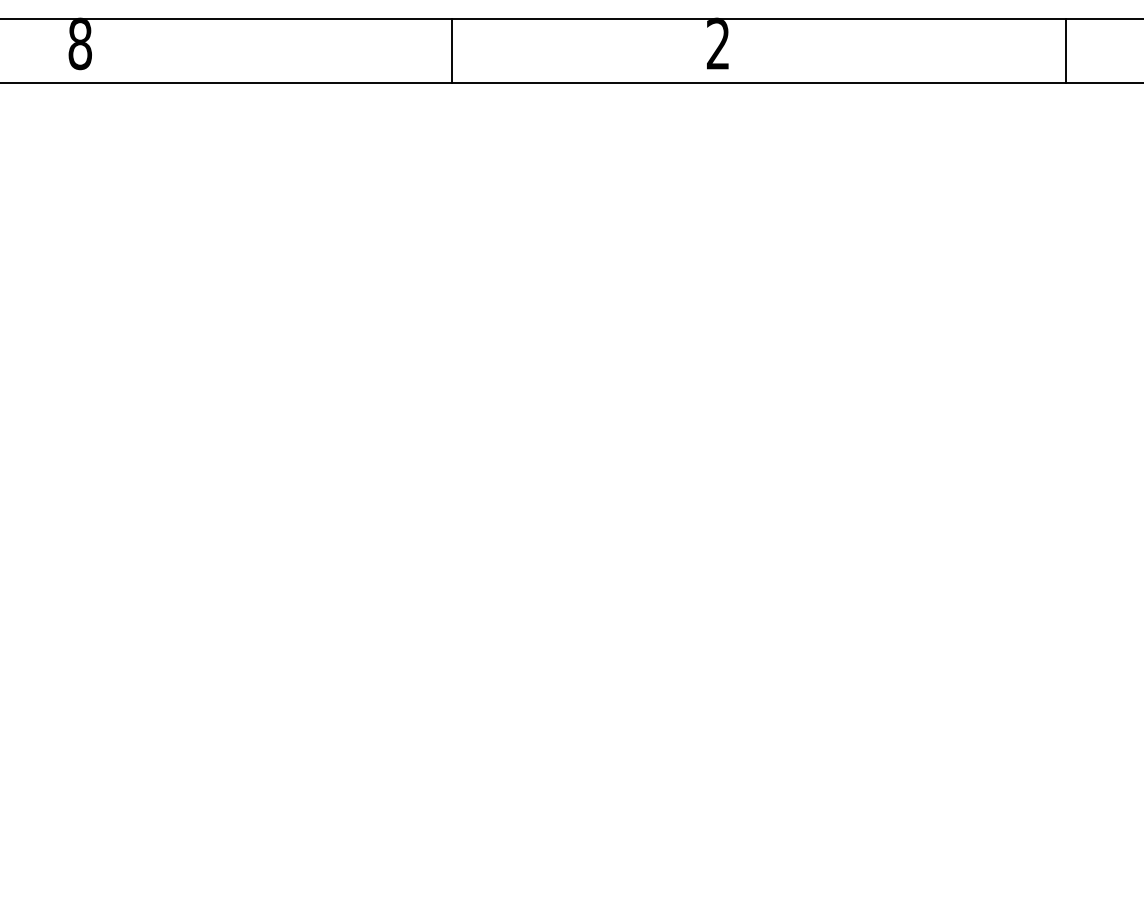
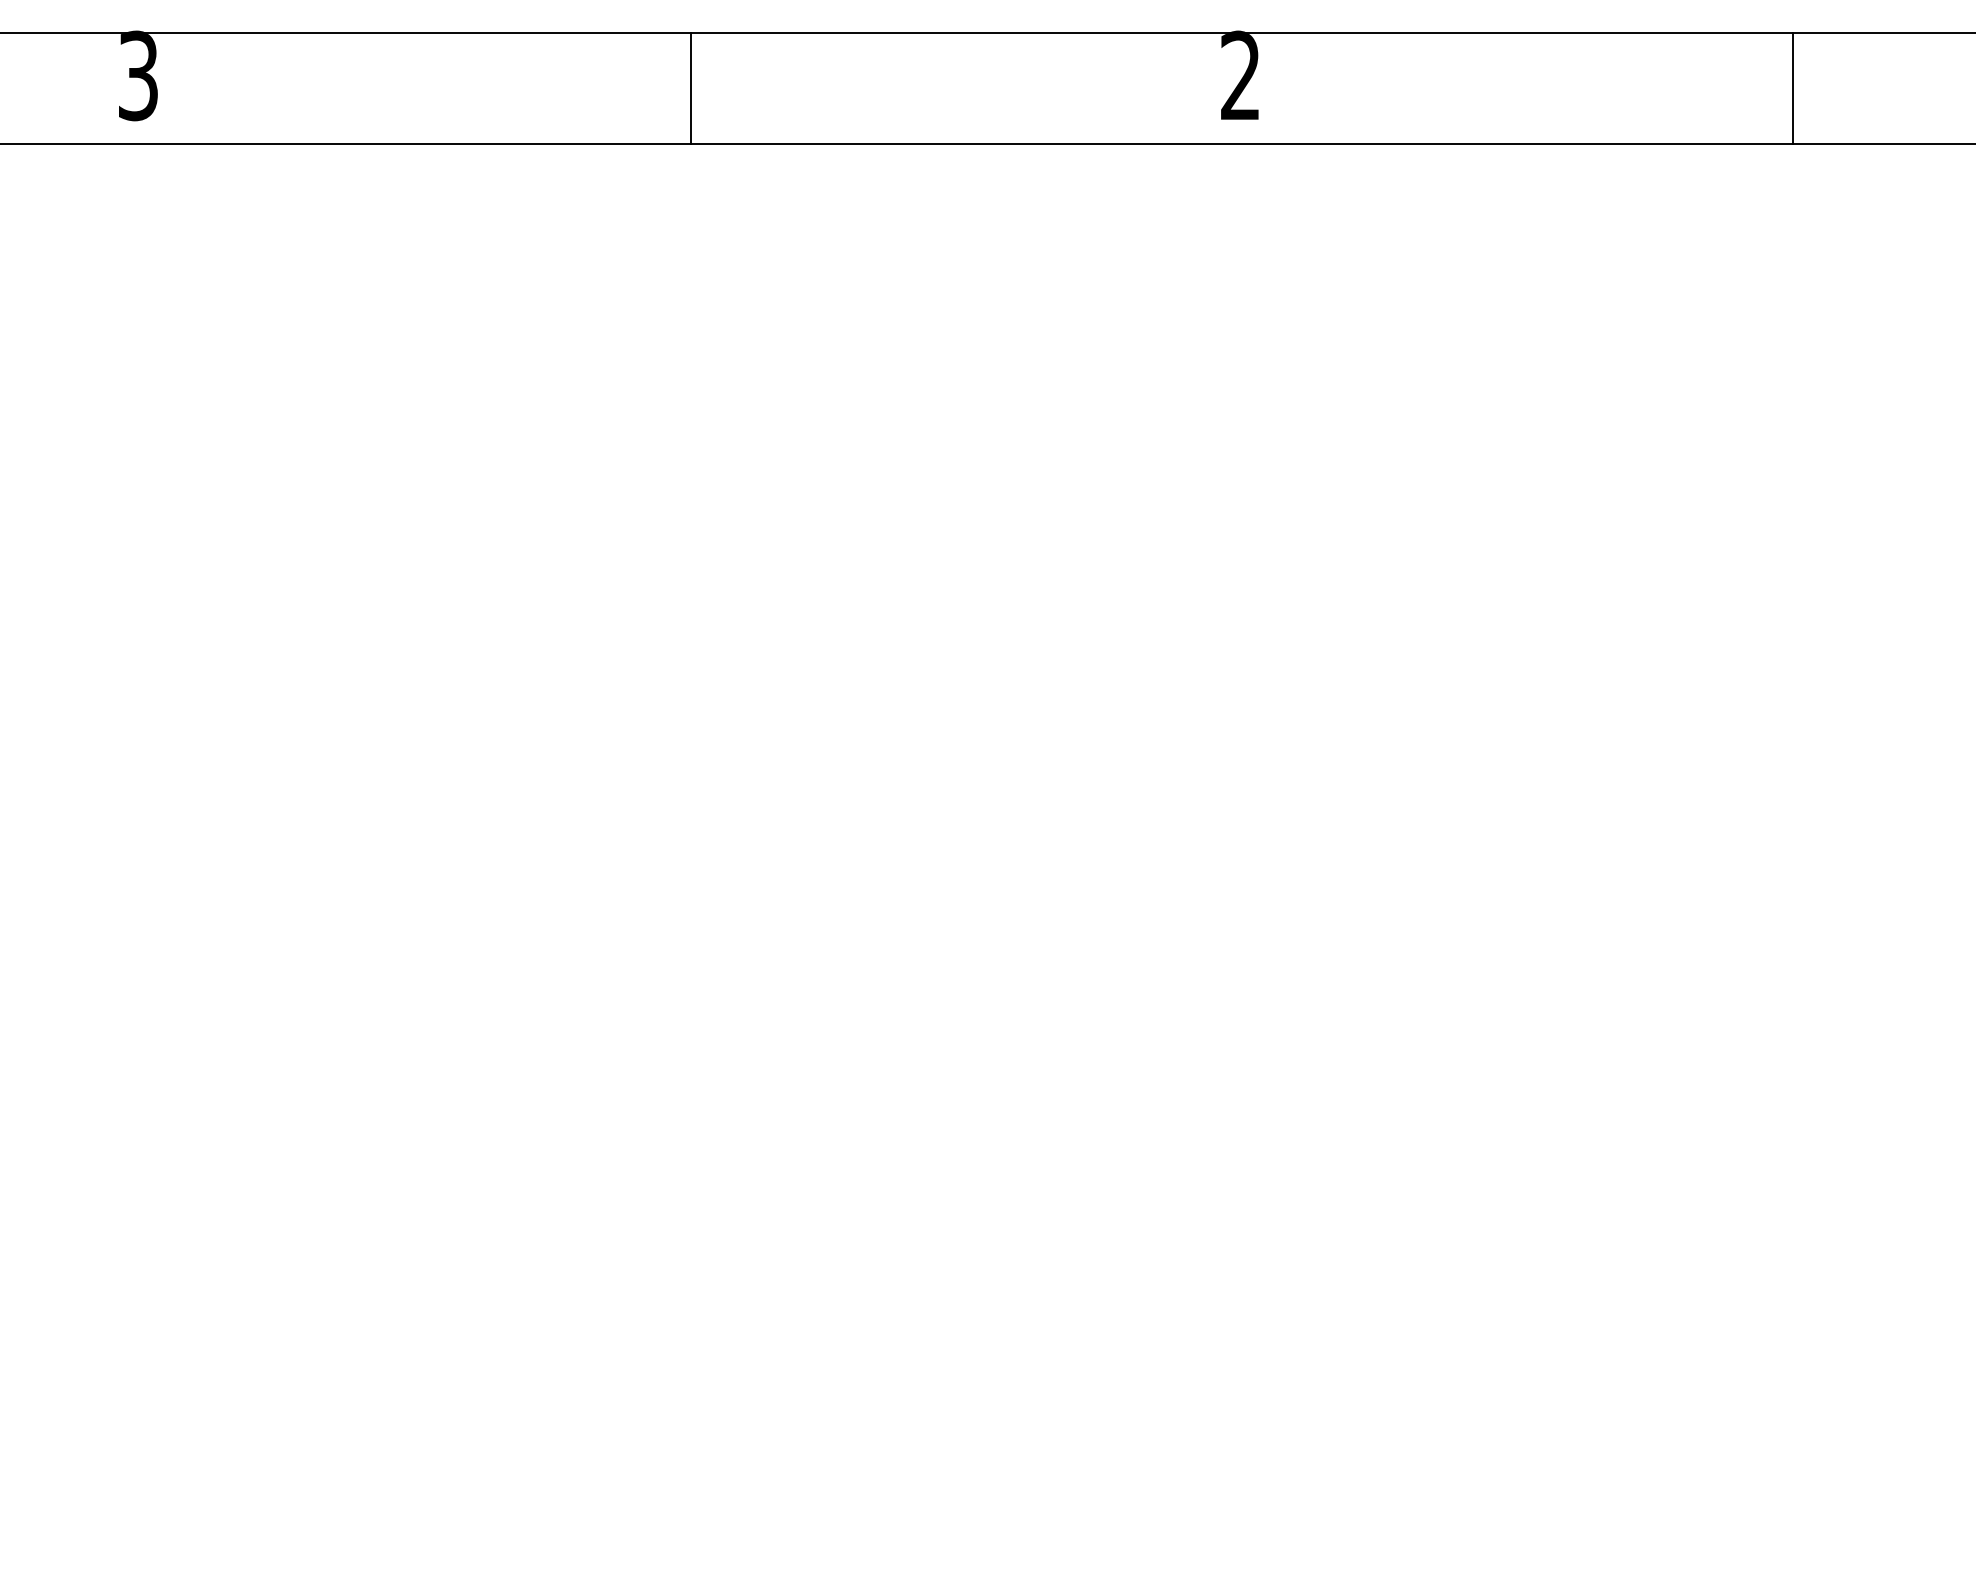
text: (79, 43) -> (137, 75), 8 -> 3
line: (451, 51) -> (689, 89), moved
line: (1065, 51) -> (1792, 89), moved

